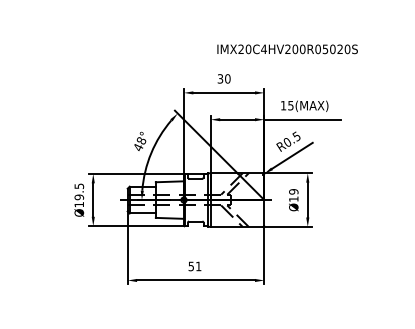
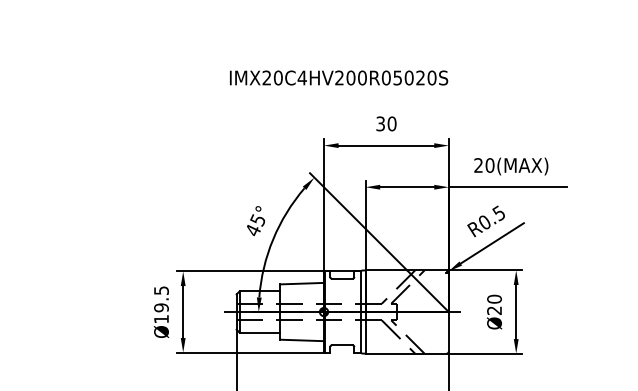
text: (287, 49) -> (338, 78), moved
text: (286, 105) -> (483, 165), 15(MAX) -> 20(MAX)
text: (141, 140) -> (258, 219), 48° -> 45°
text: (293, 195) -> (494, 304), Ø19 -> Ø20

